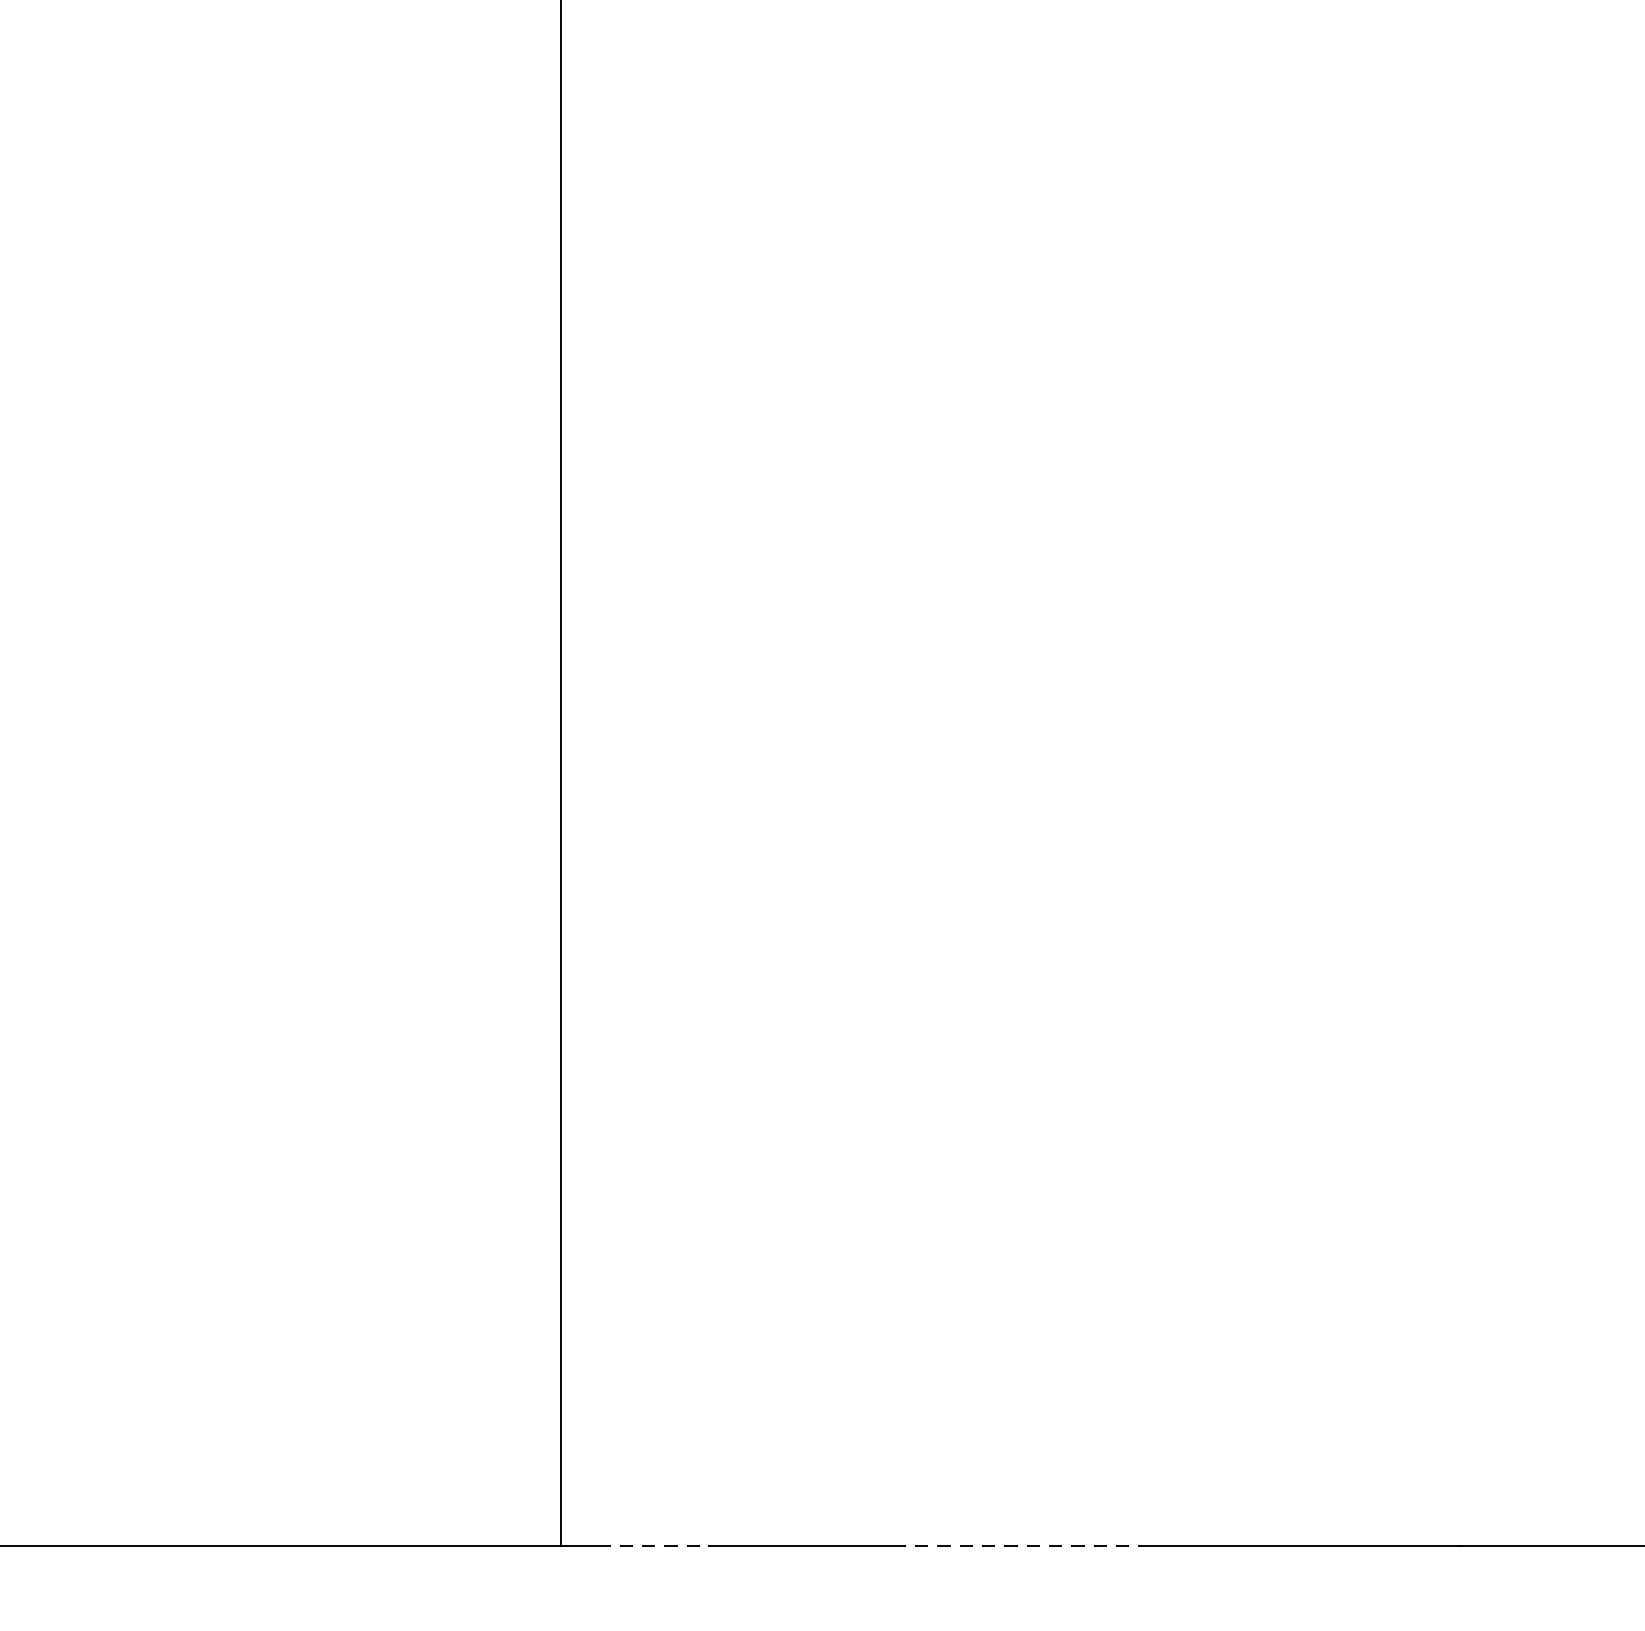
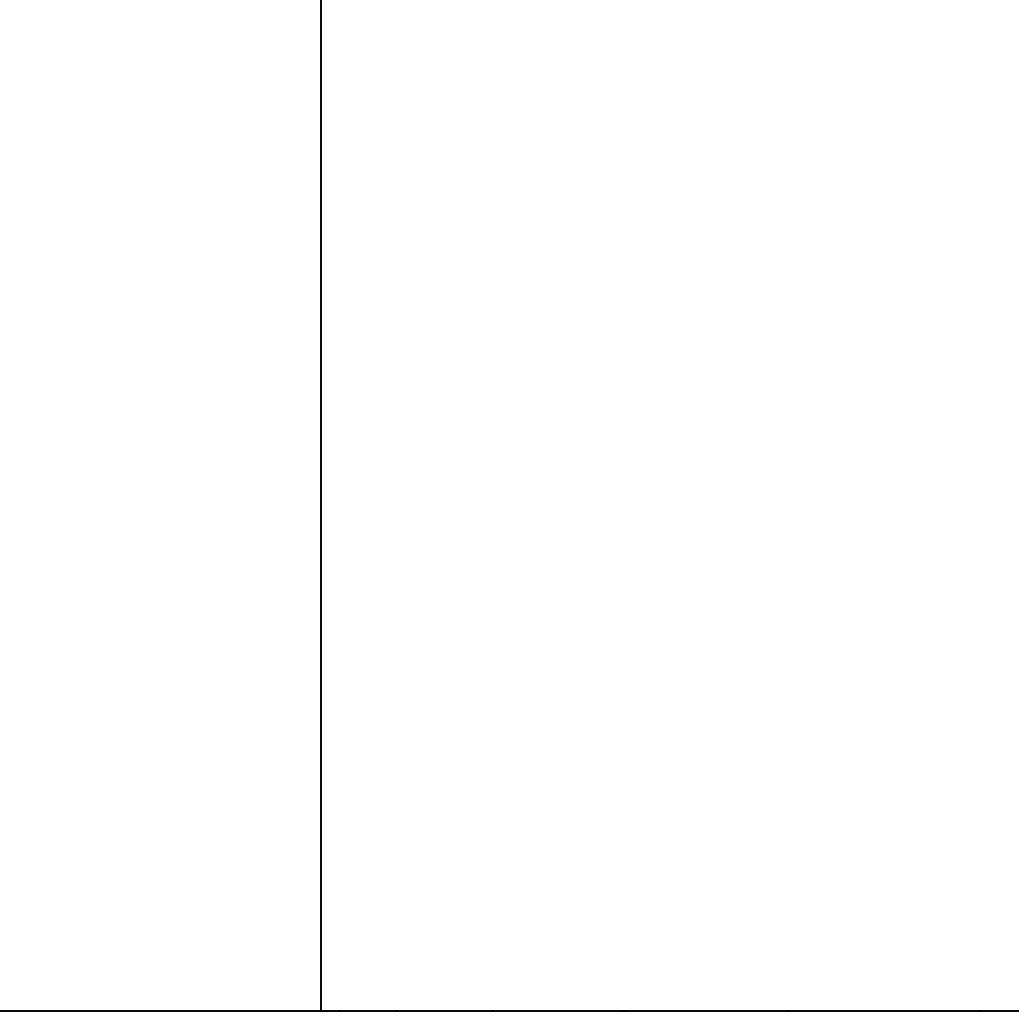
line: (653, 1544) -> (368, 1010), dashed -> solid
line: (1018, 1544) -> (558, 1010), dashed -> solid

